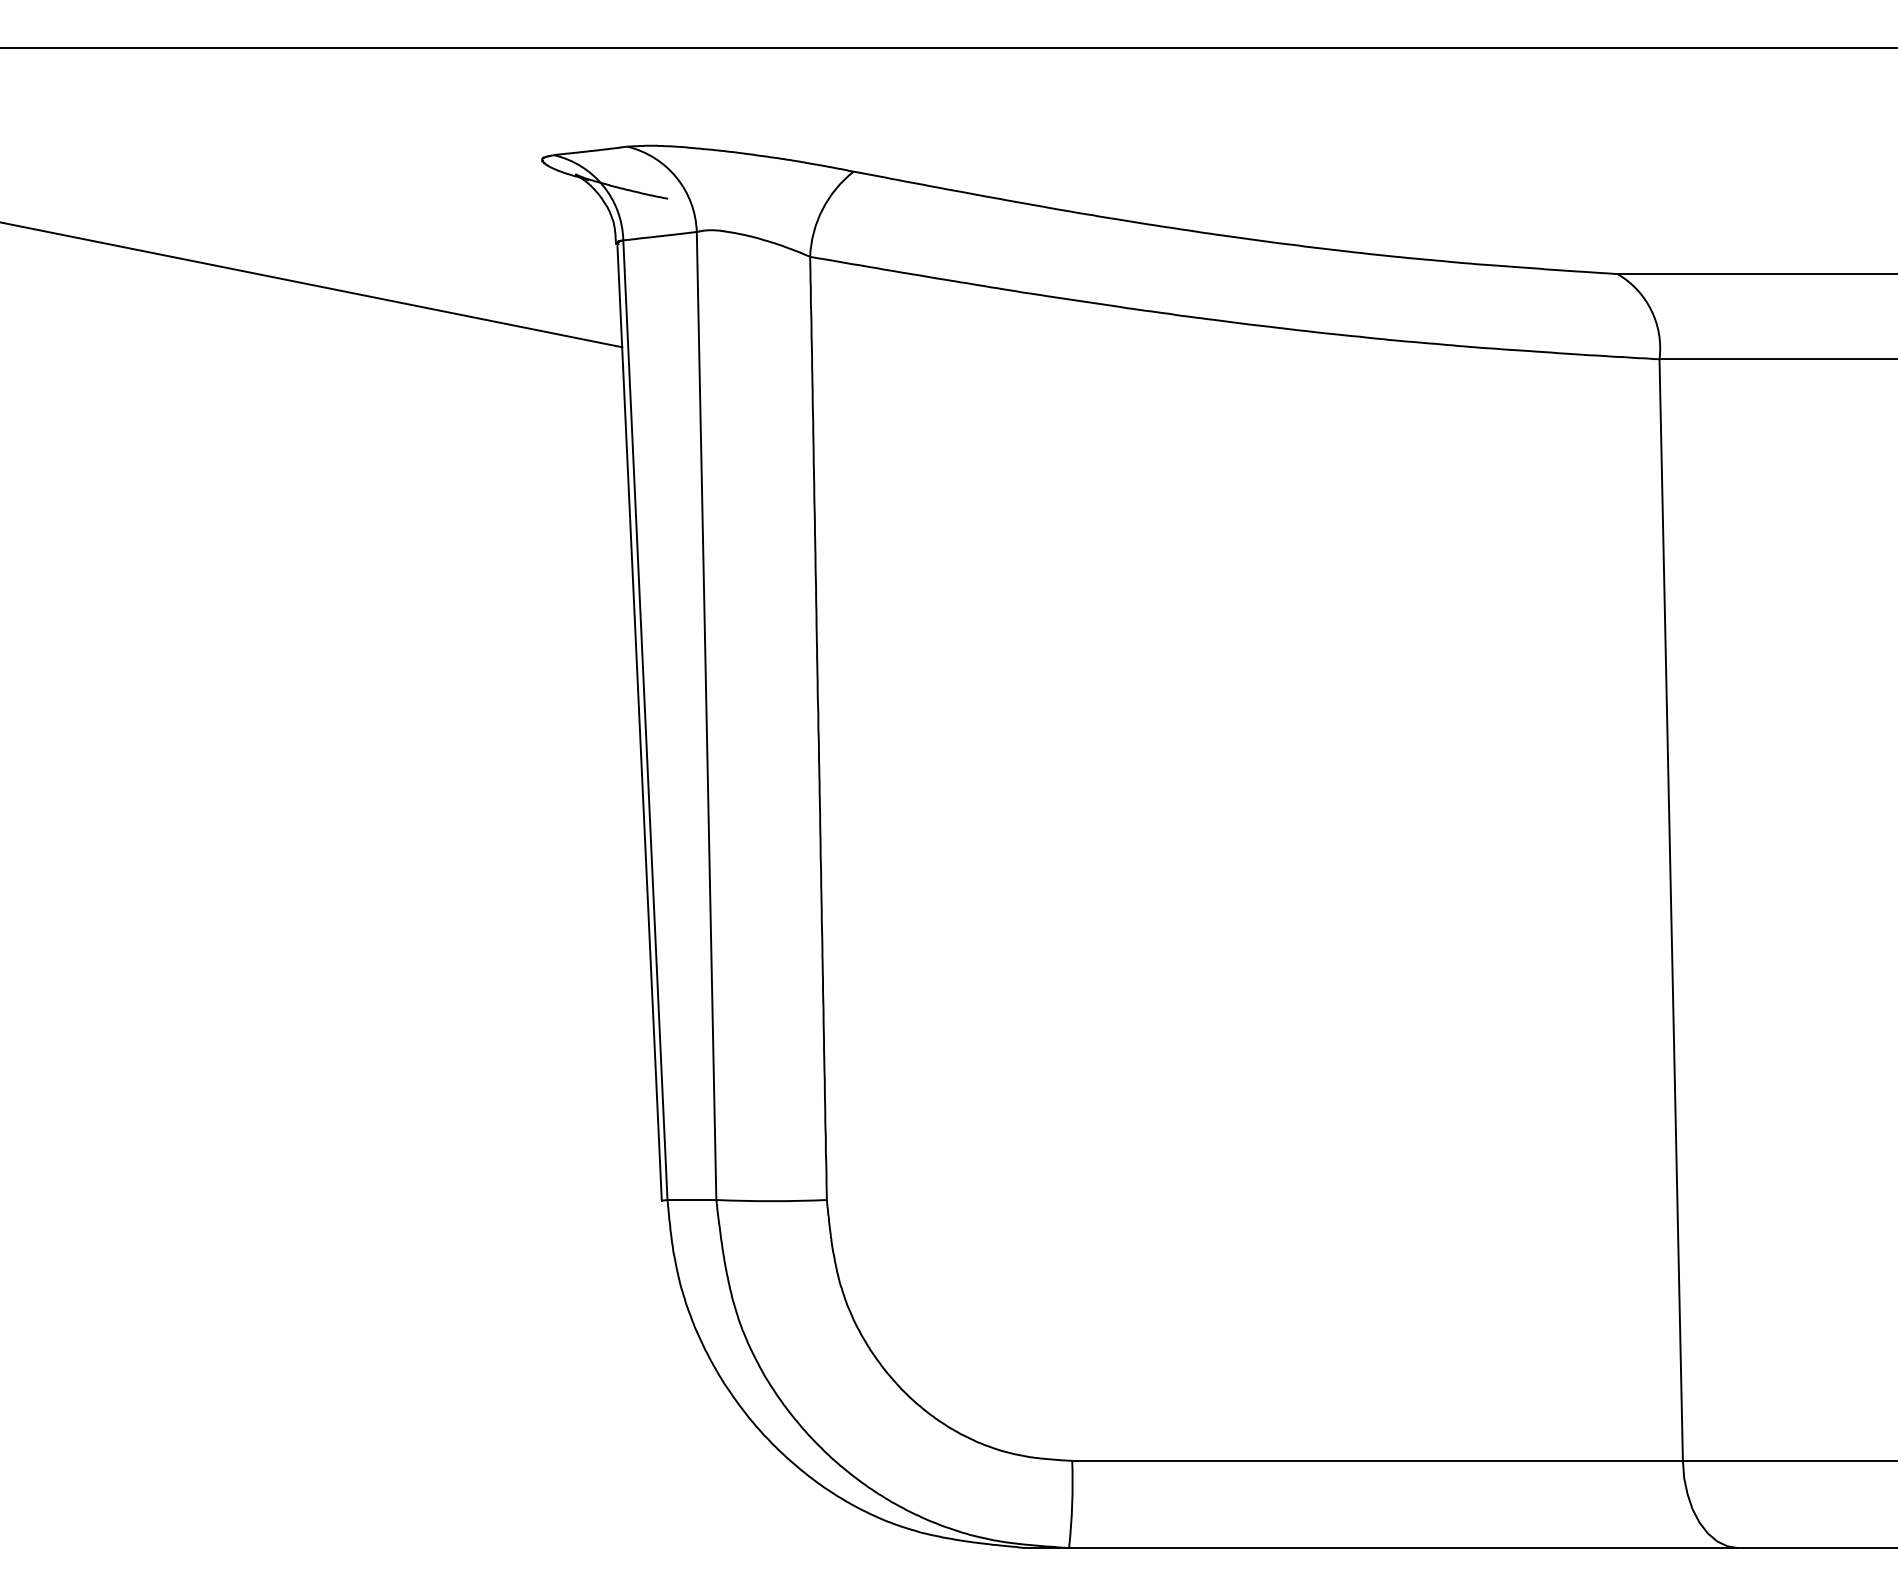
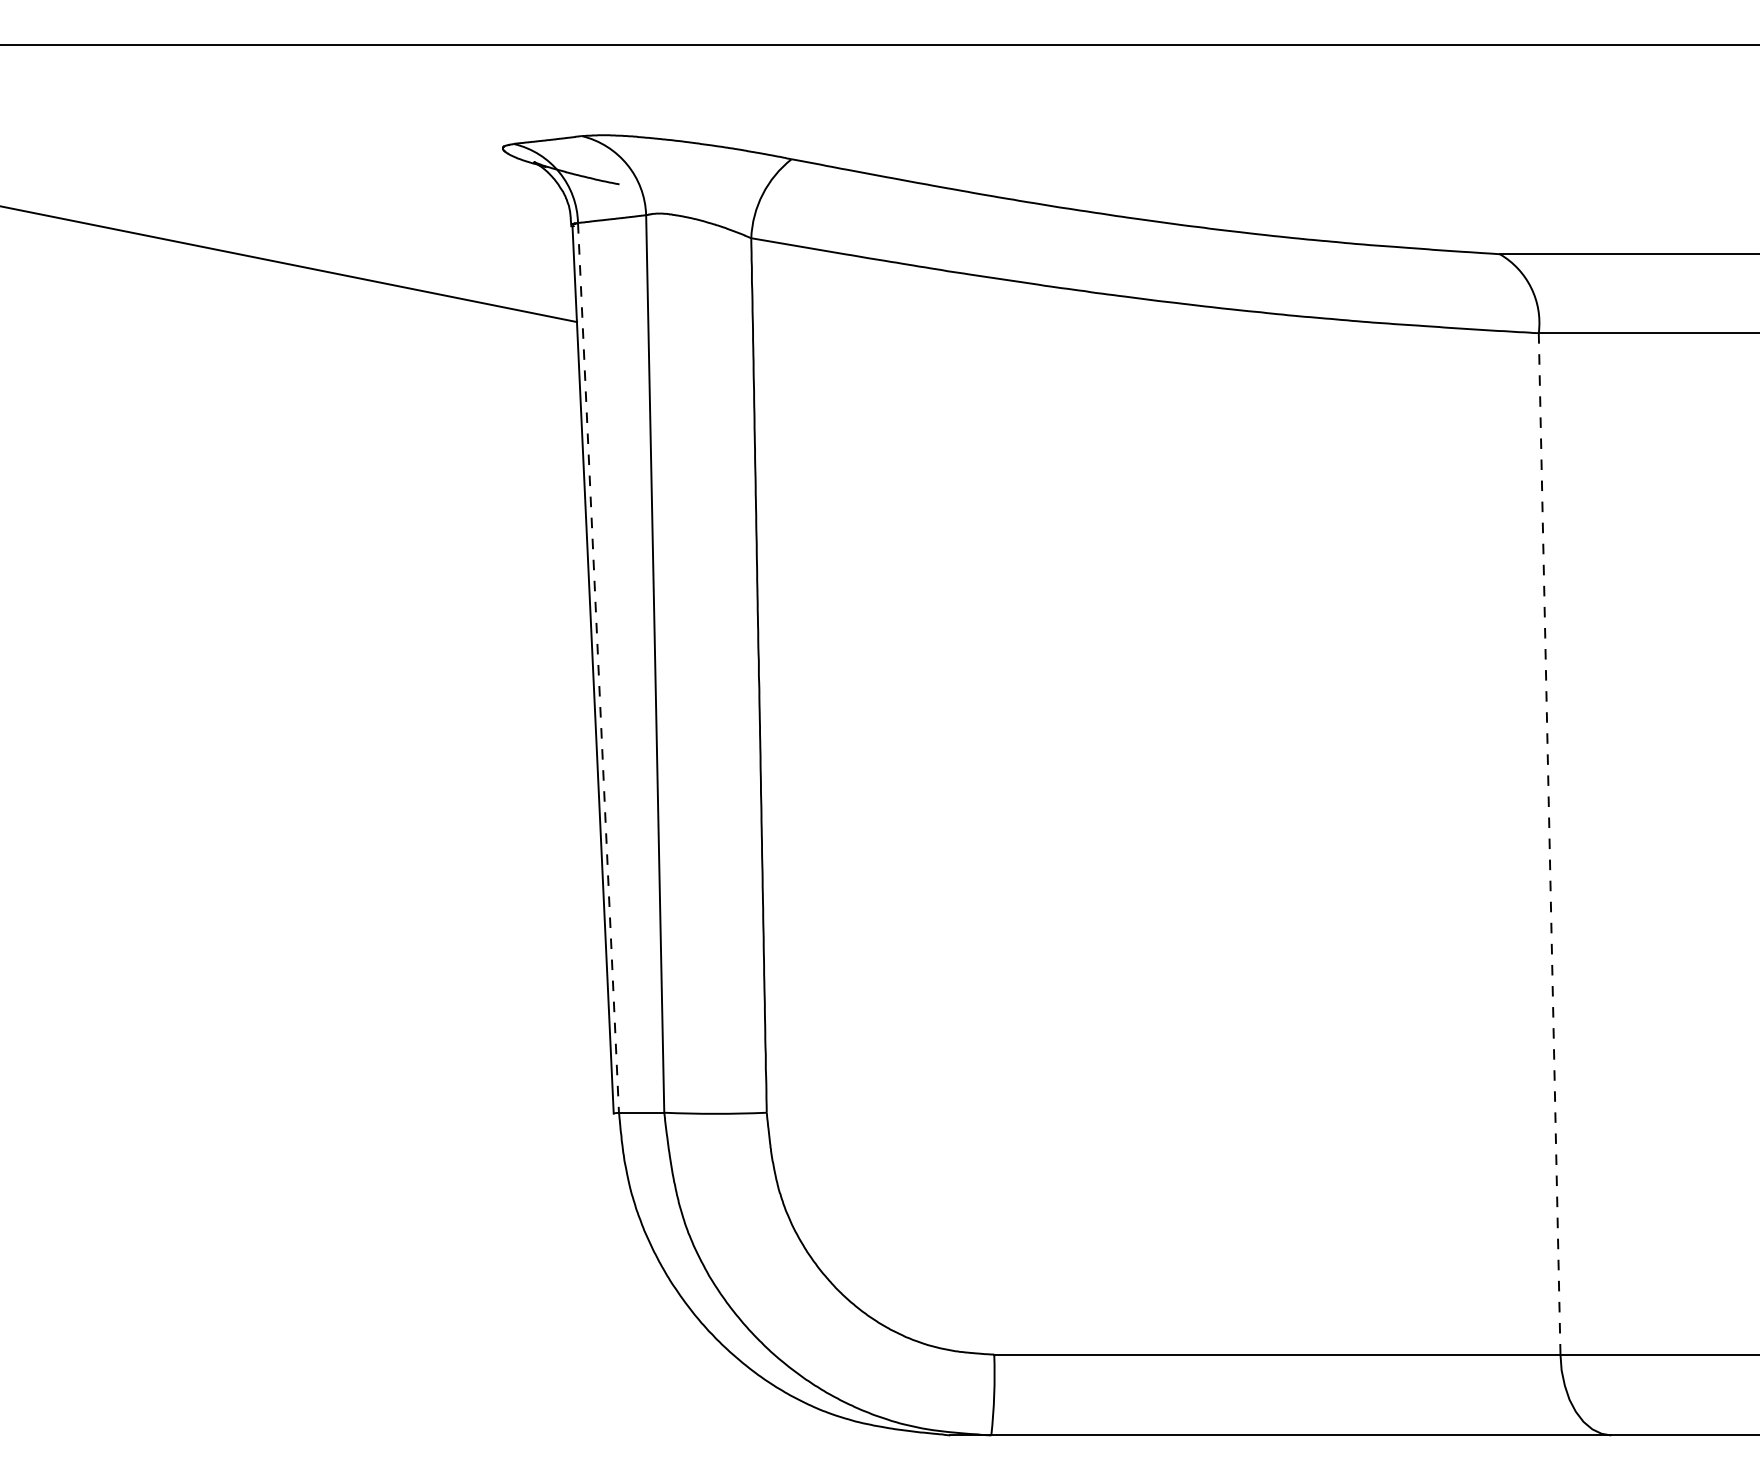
line: (645, 720) -> (598, 668), solid -> dashed
line: (1671, 910) -> (1549, 844), solid -> dashed

